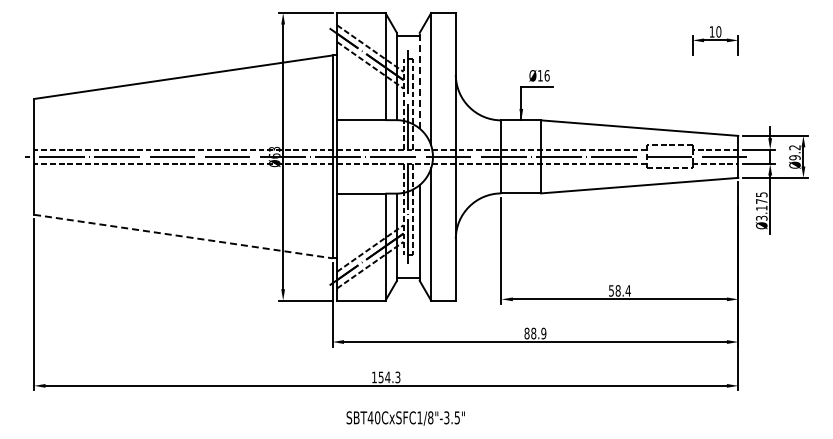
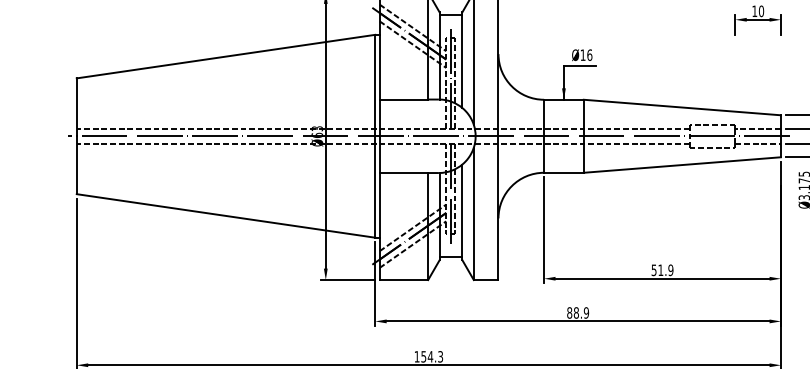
line: (419, 80) -> (462, 59), dashed -> solid
line: (183, 236) -> (226, 215), dashed -> solid
text: (622, 290) -> (665, 269), 58.4 -> 51.9

